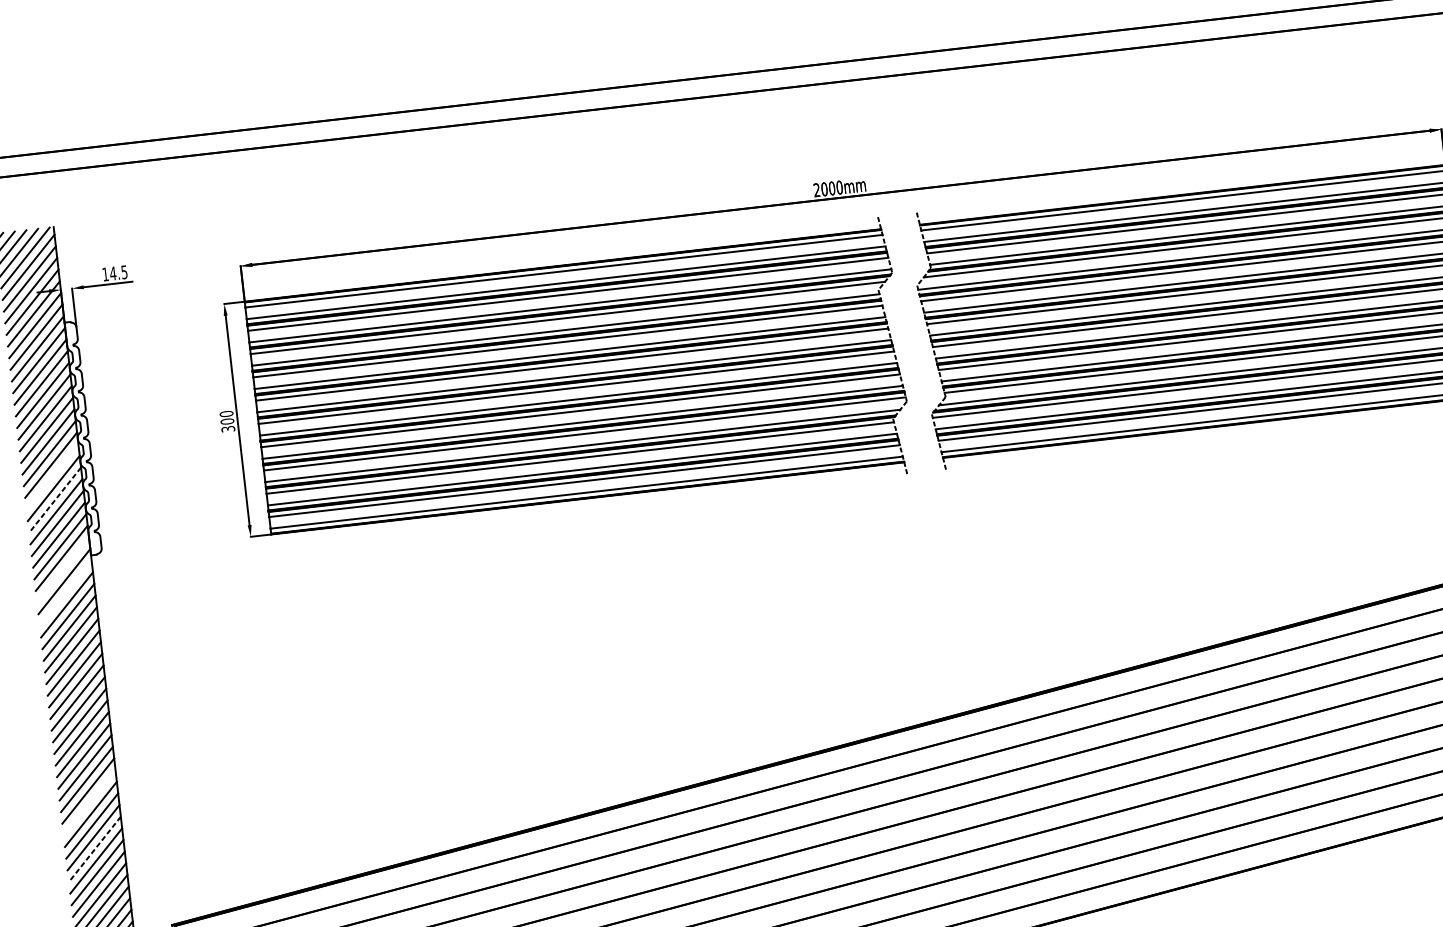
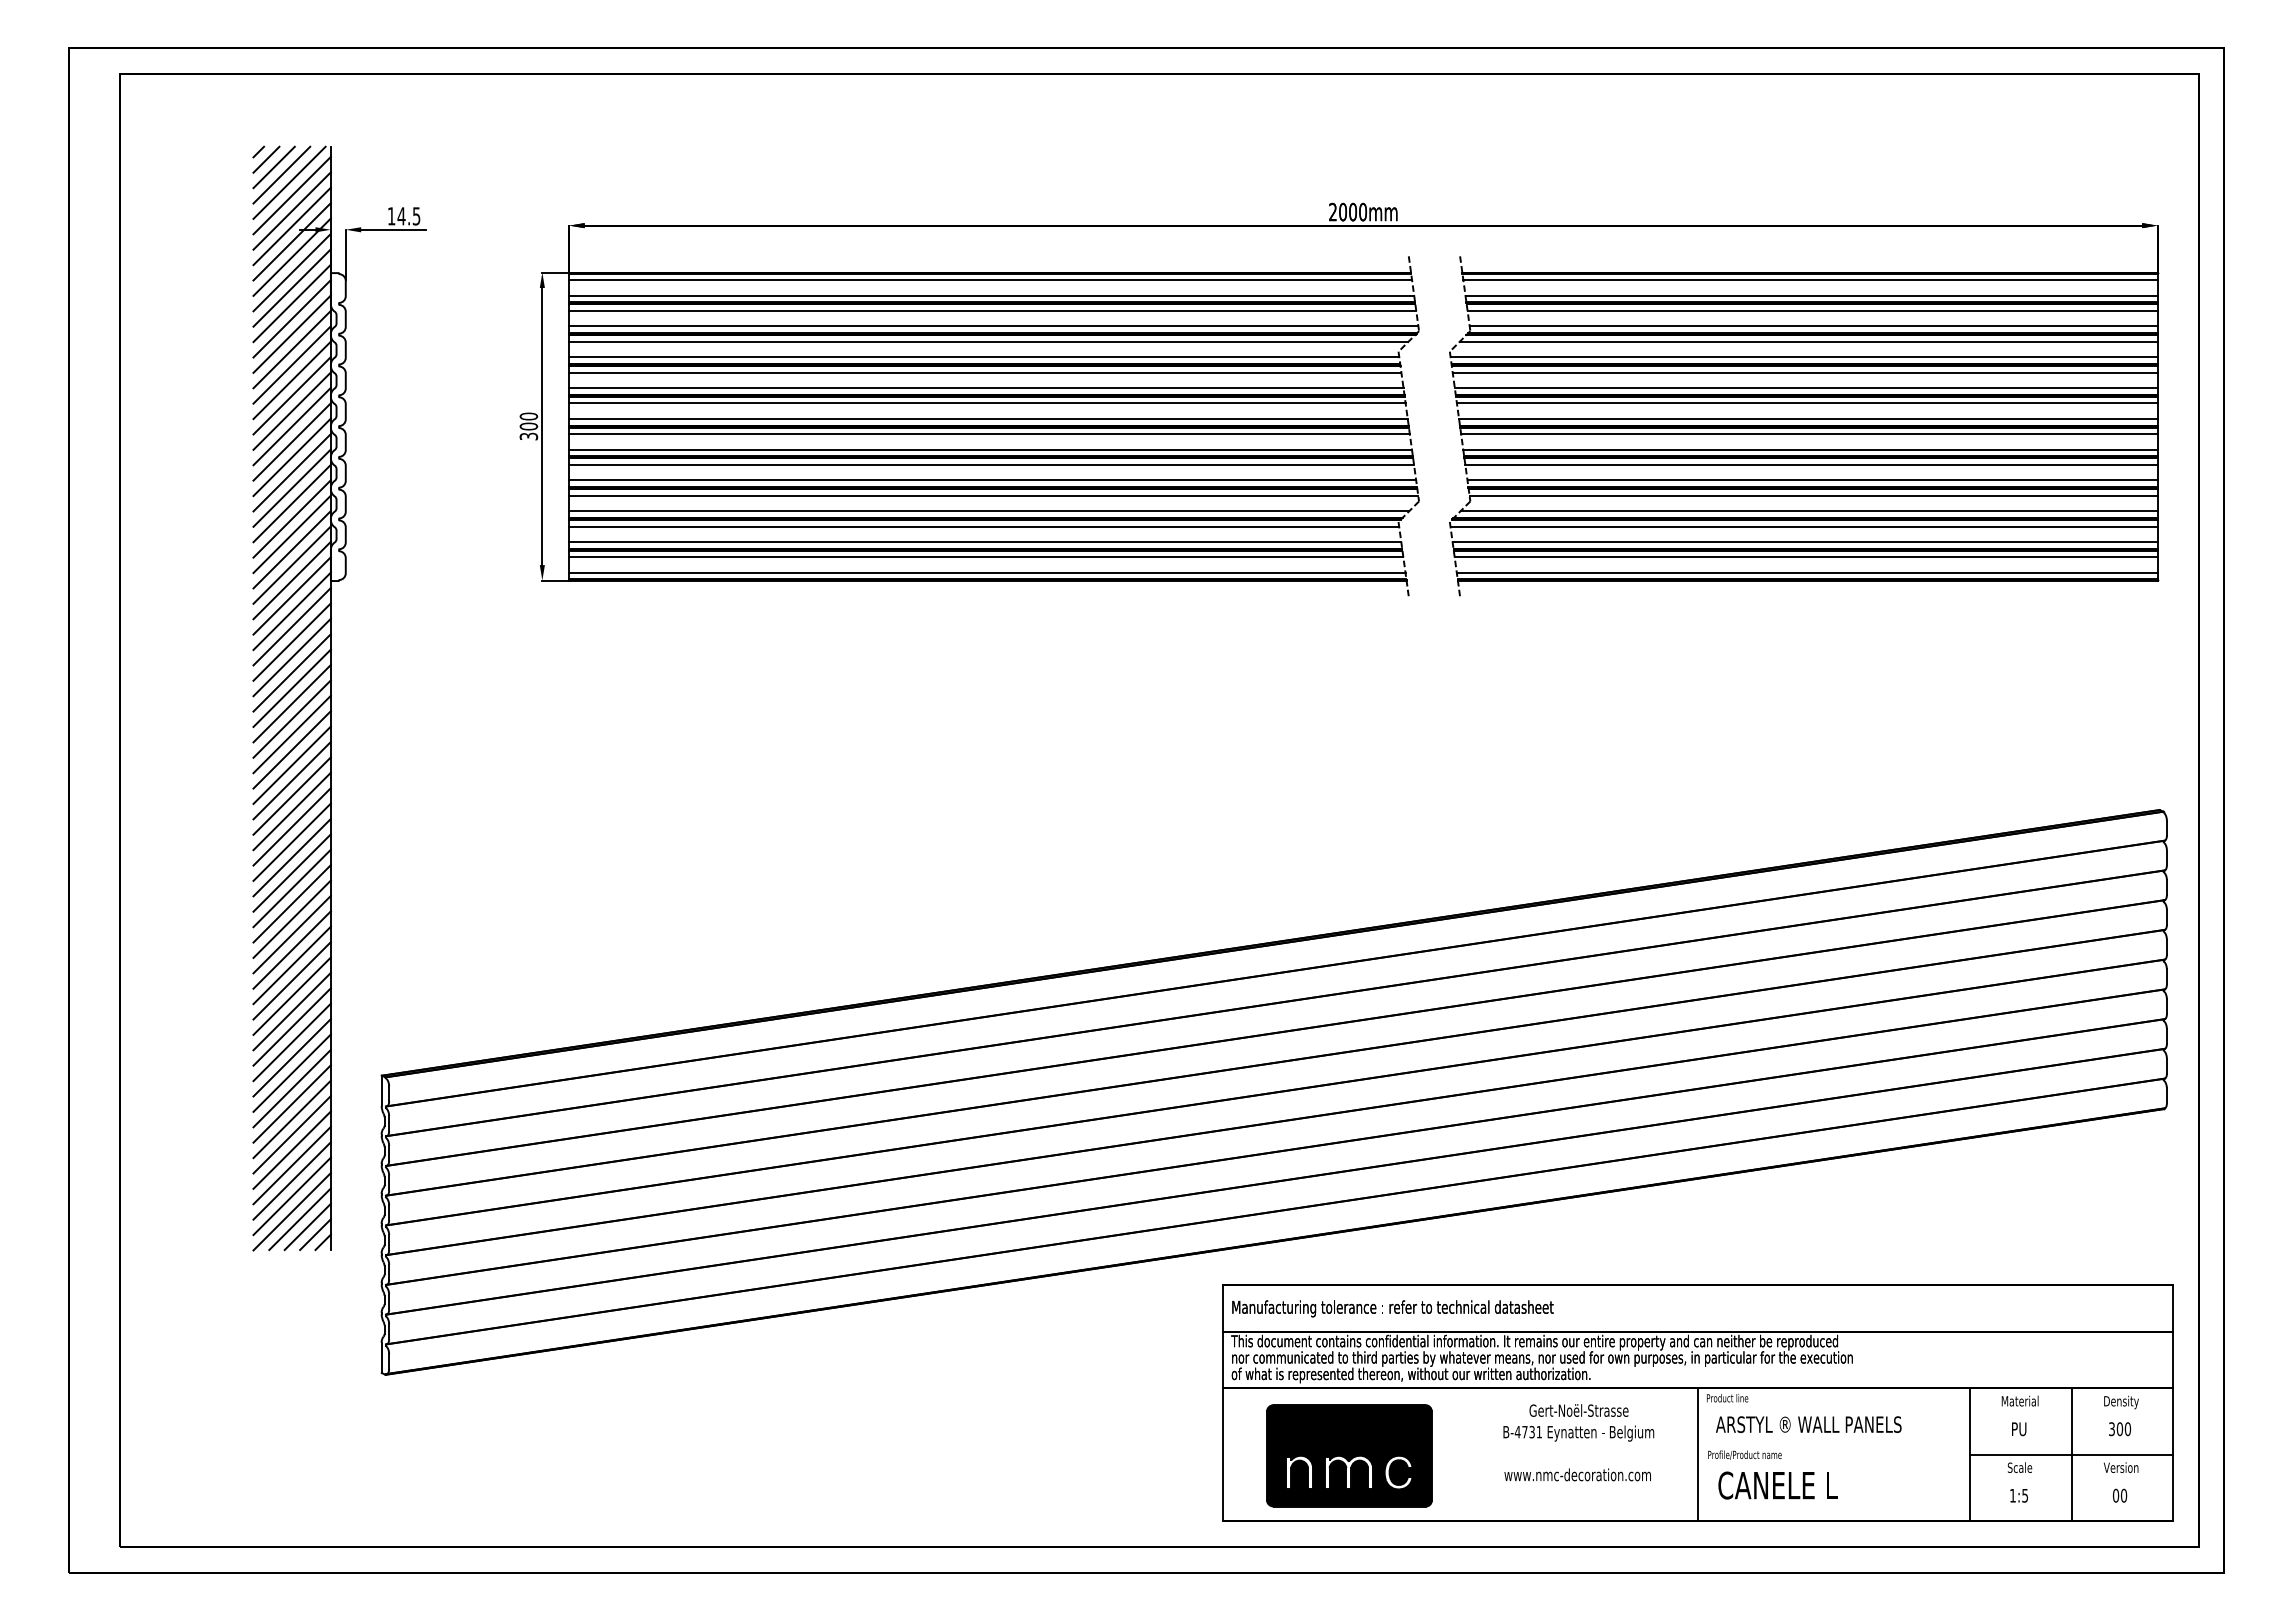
line: (51, 476) -> (291, 472), added
line: (55, 500) -> (292, 503), dashed -> solid
line: (62, 569) -> (291, 595), added
line: (65, 593) -> (291, 626), added
line: (89, 802) -> (291, 903), added
line: (95, 849) -> (292, 965), dashed -> solid

